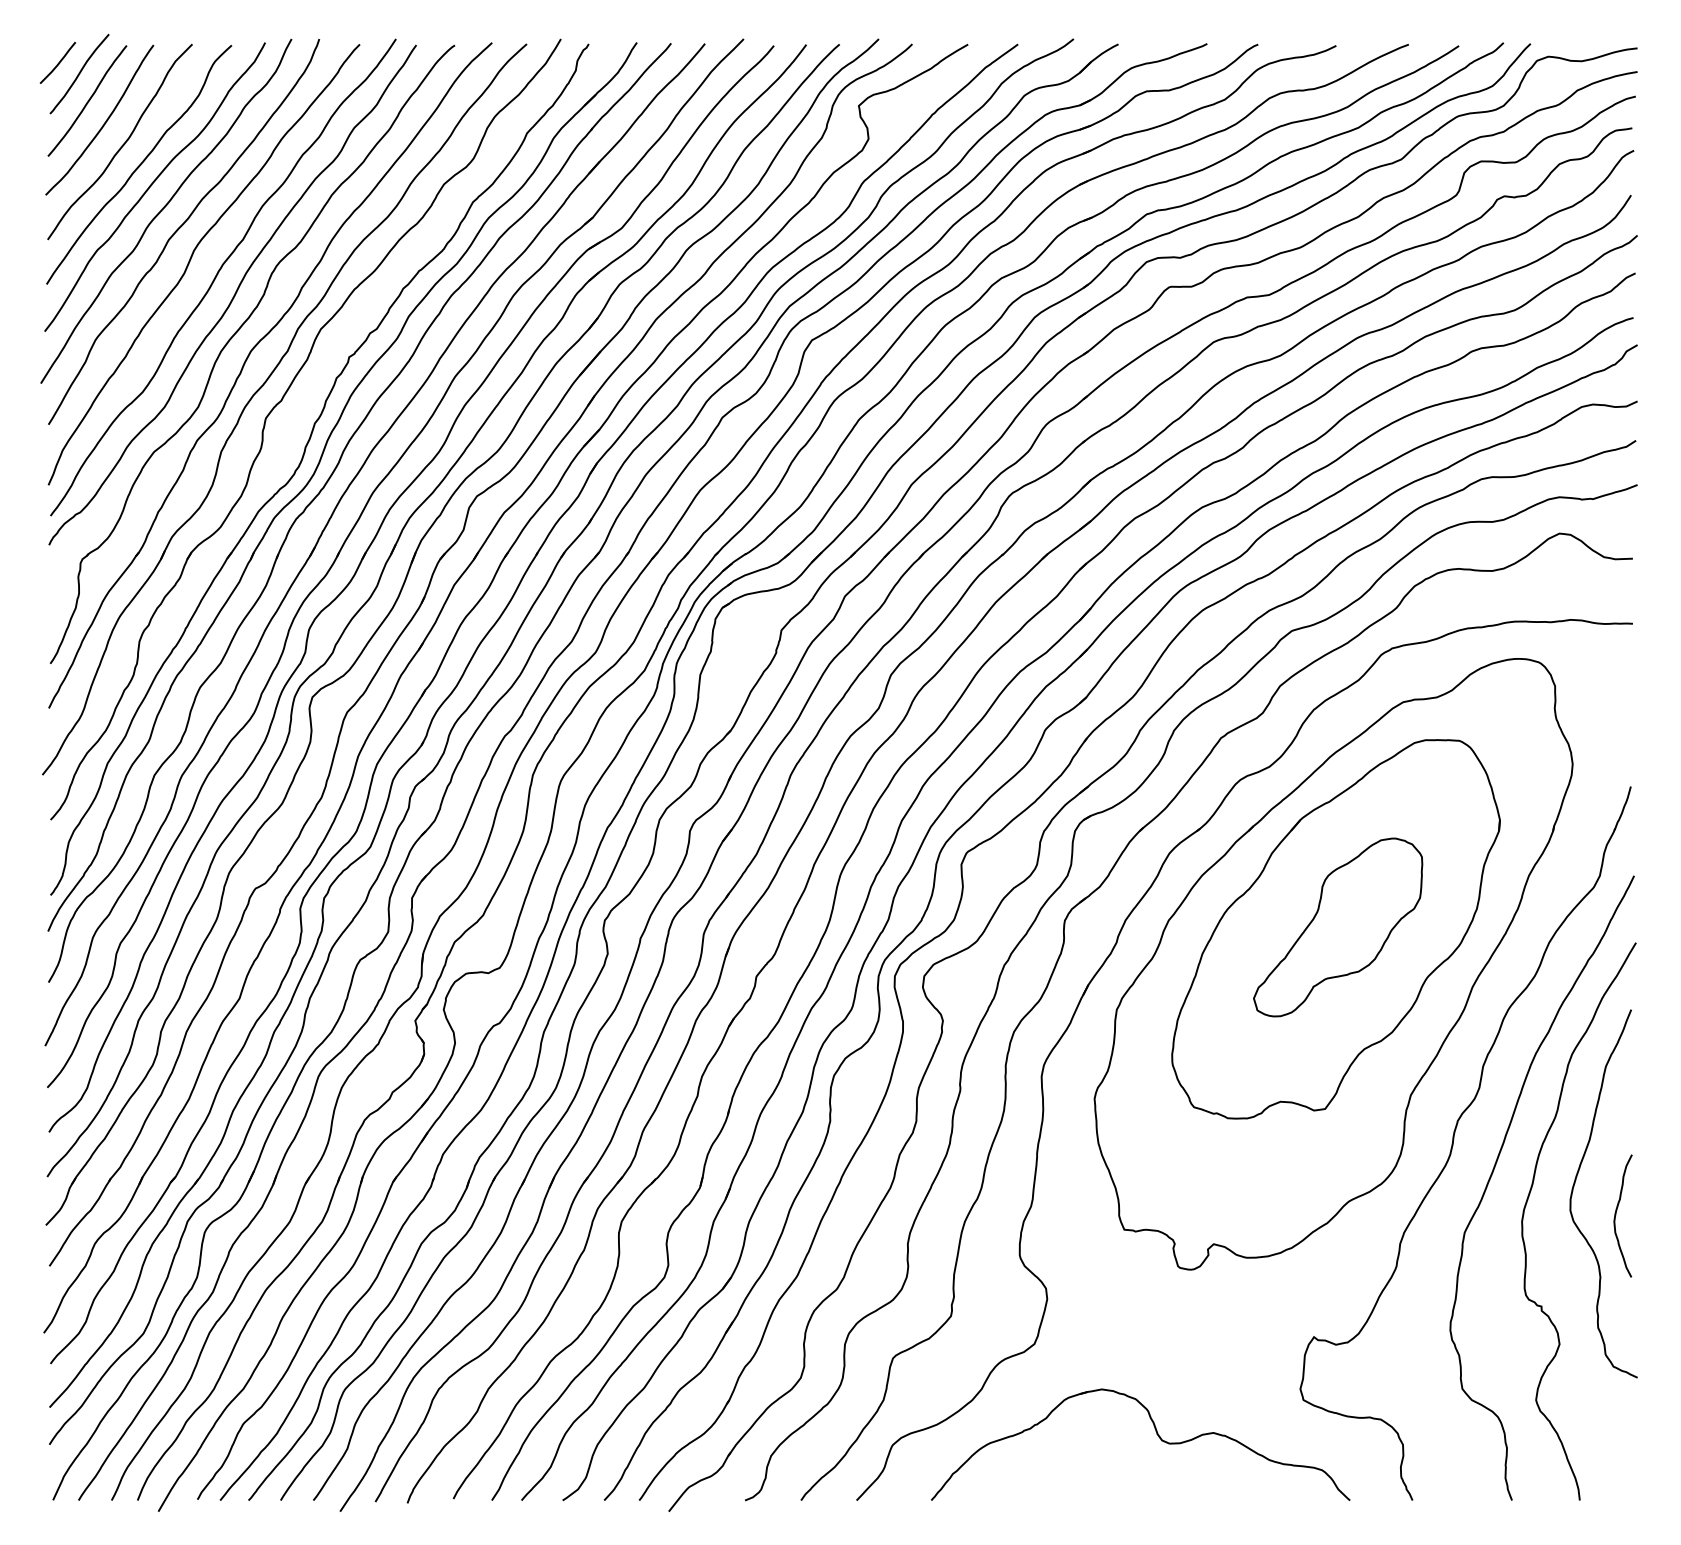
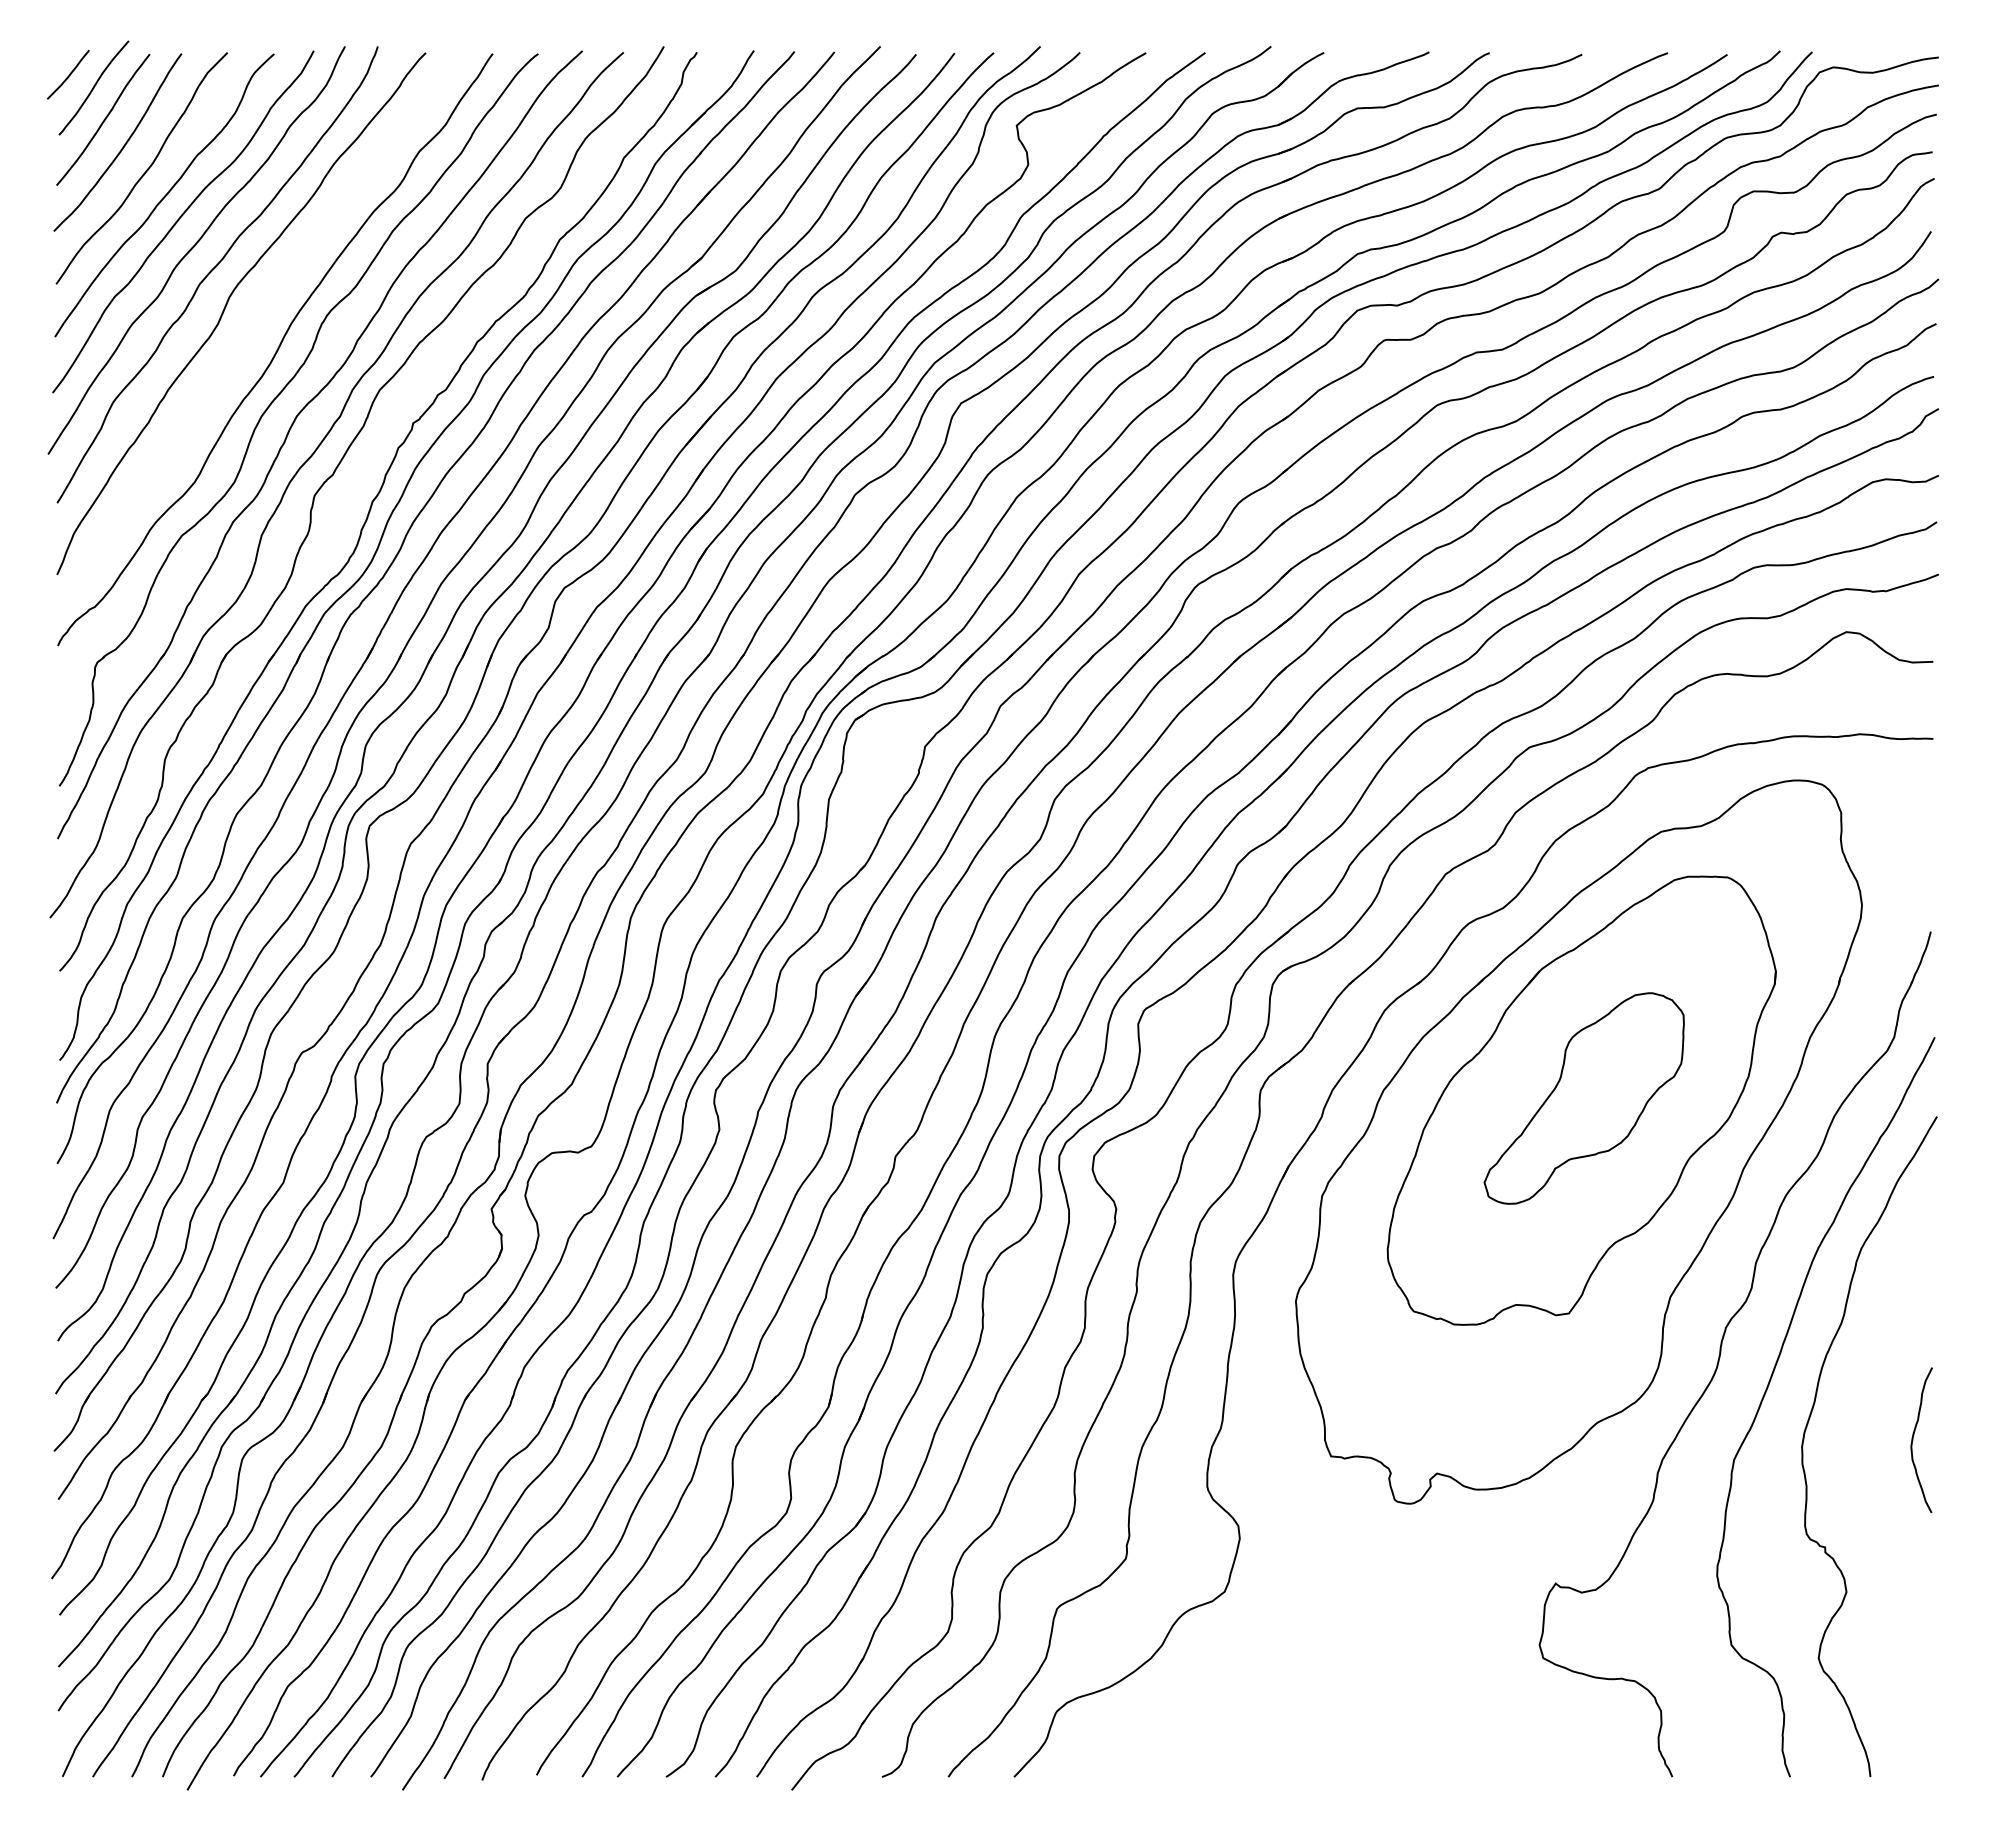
curve: (218, 273) -> (258, 324), removed
curve: (1574, 1185) -> (1864, 1403), removed
part: (1157, 1435) -> (1370, 1700), removed

